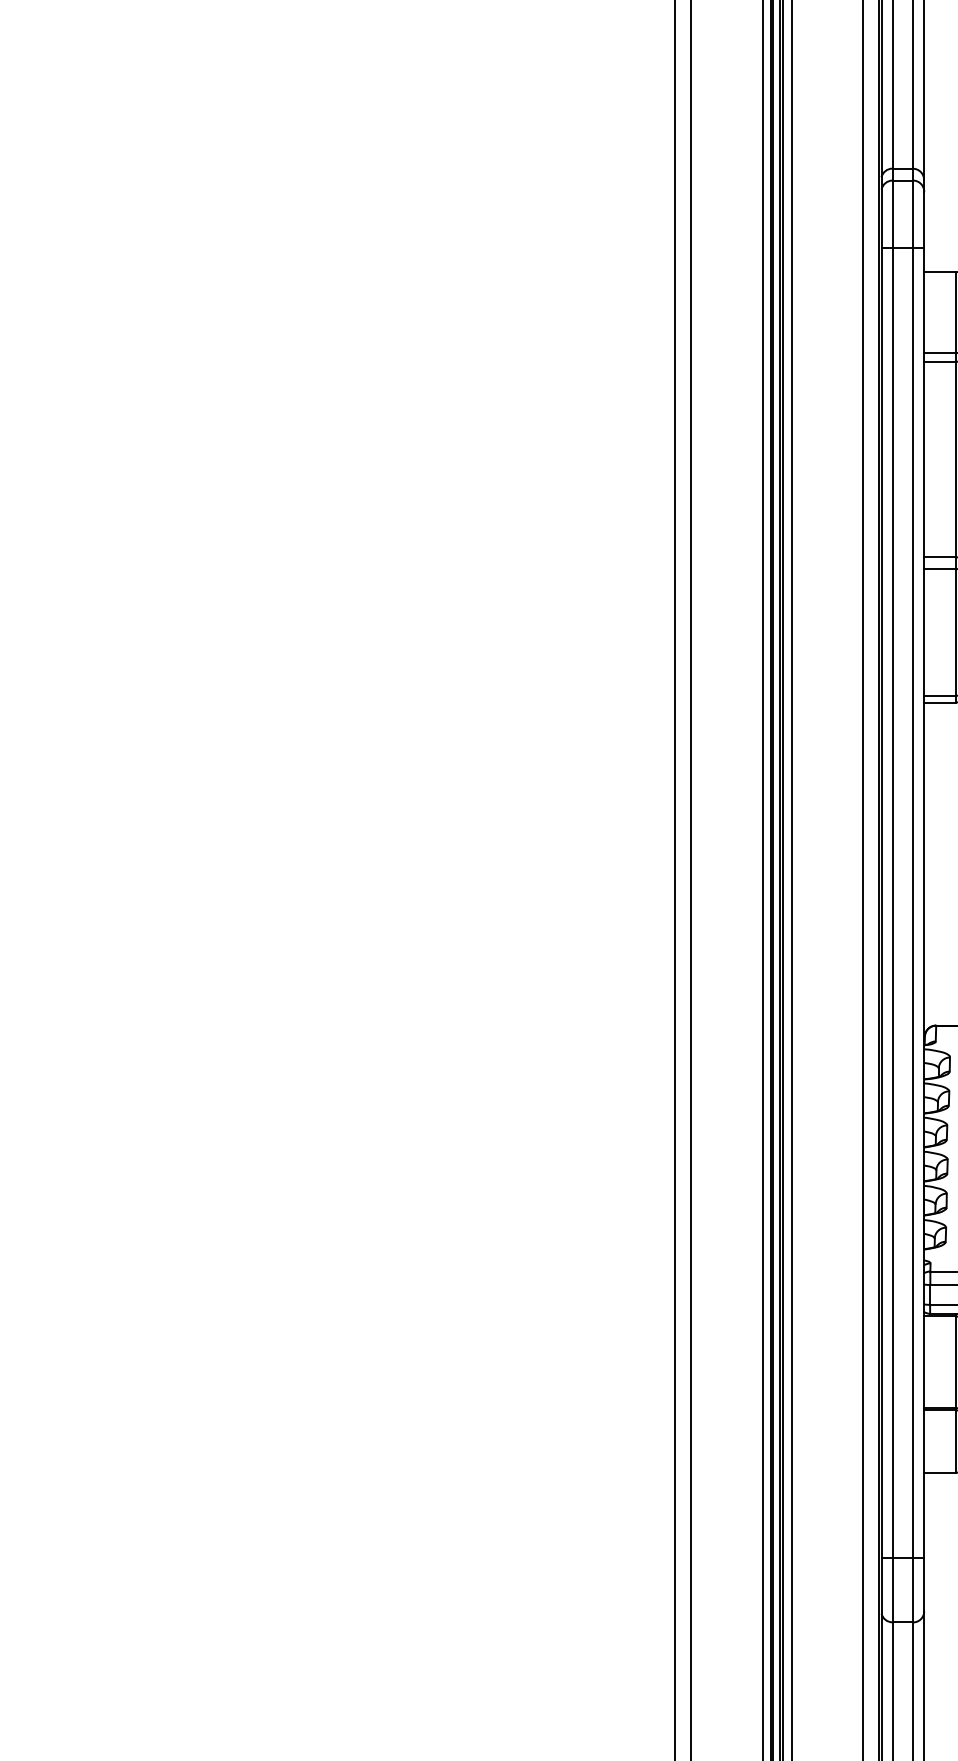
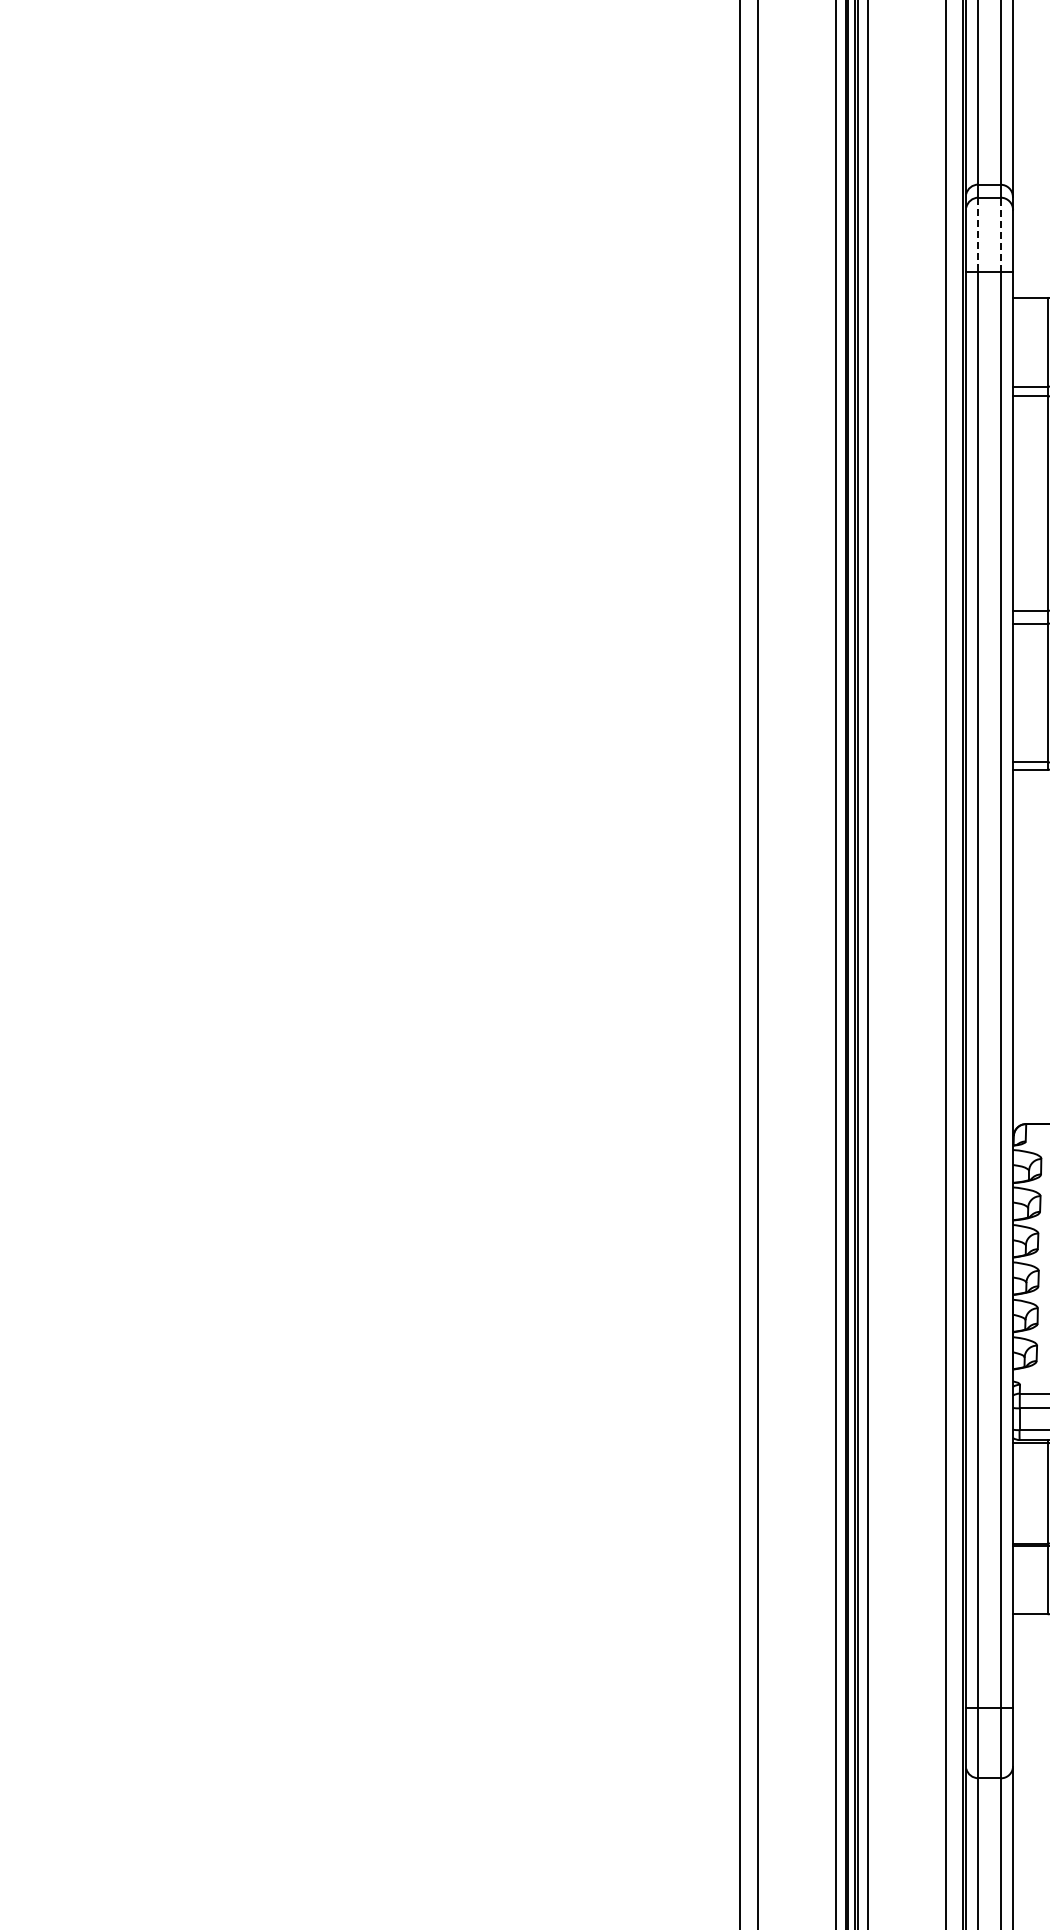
line: (912, 214) -> (1000, 234), solid -> dashed
line: (892, 215) -> (978, 235), solid -> dashed

